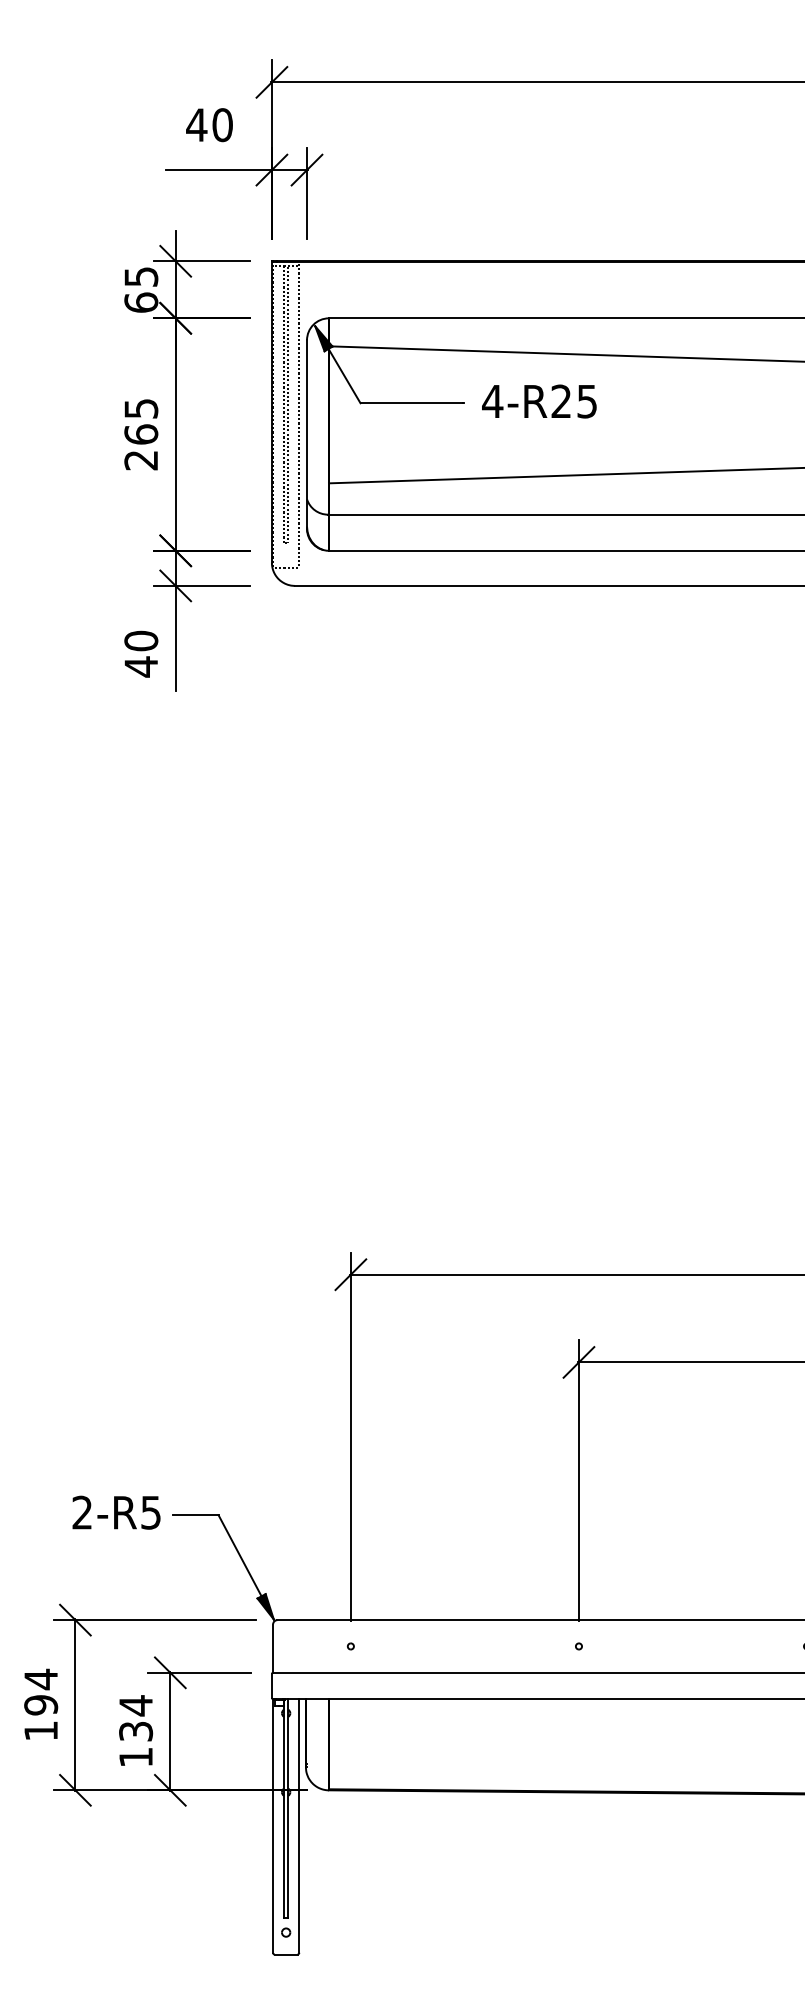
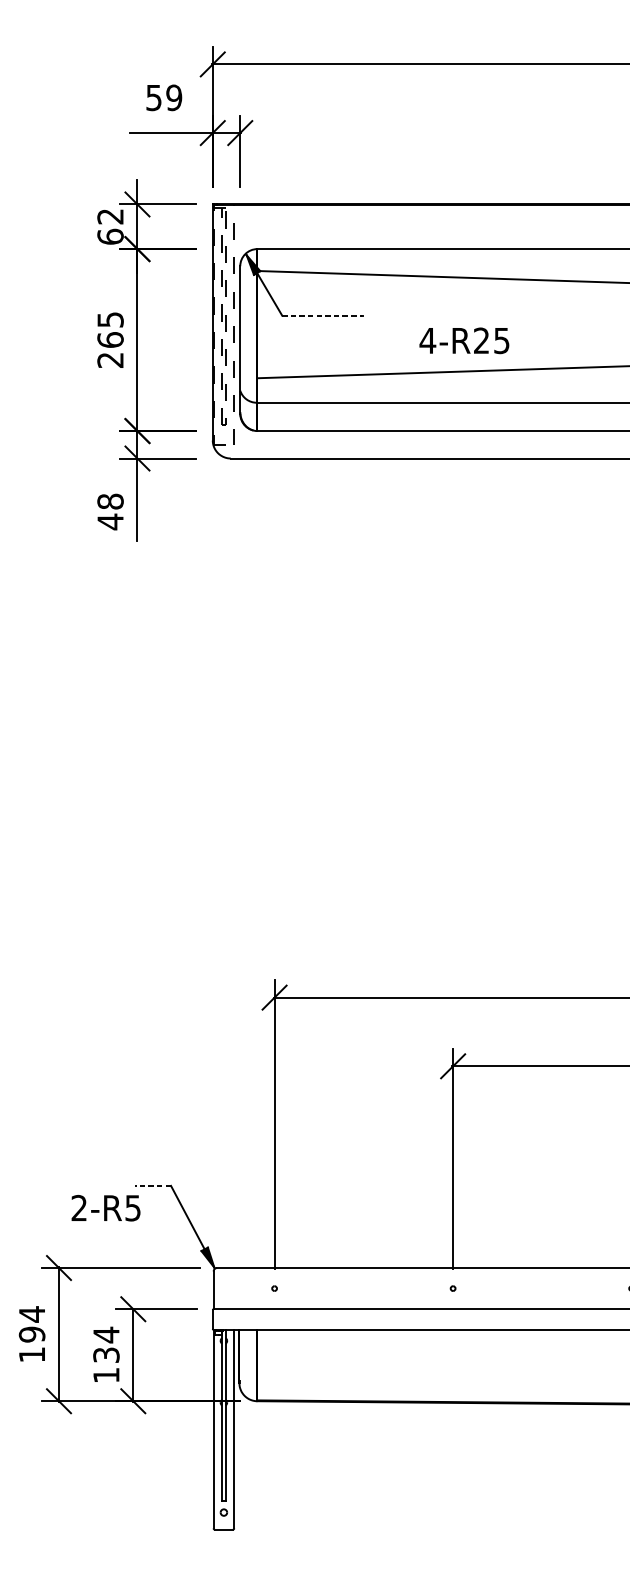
text: (209, 125) -> (163, 98), 40 -> 59
text: (141, 276) -> (110, 216), 65 -> 62
text: (539, 401) -> (464, 340), moved
line: (412, 403) -> (322, 315), solid -> dashed
text: (141, 640) -> (110, 501), 40 -> 48
text: (116, 1512) -> (106, 1208), moved
line: (195, 1515) -> (152, 1186), solid -> dashed

